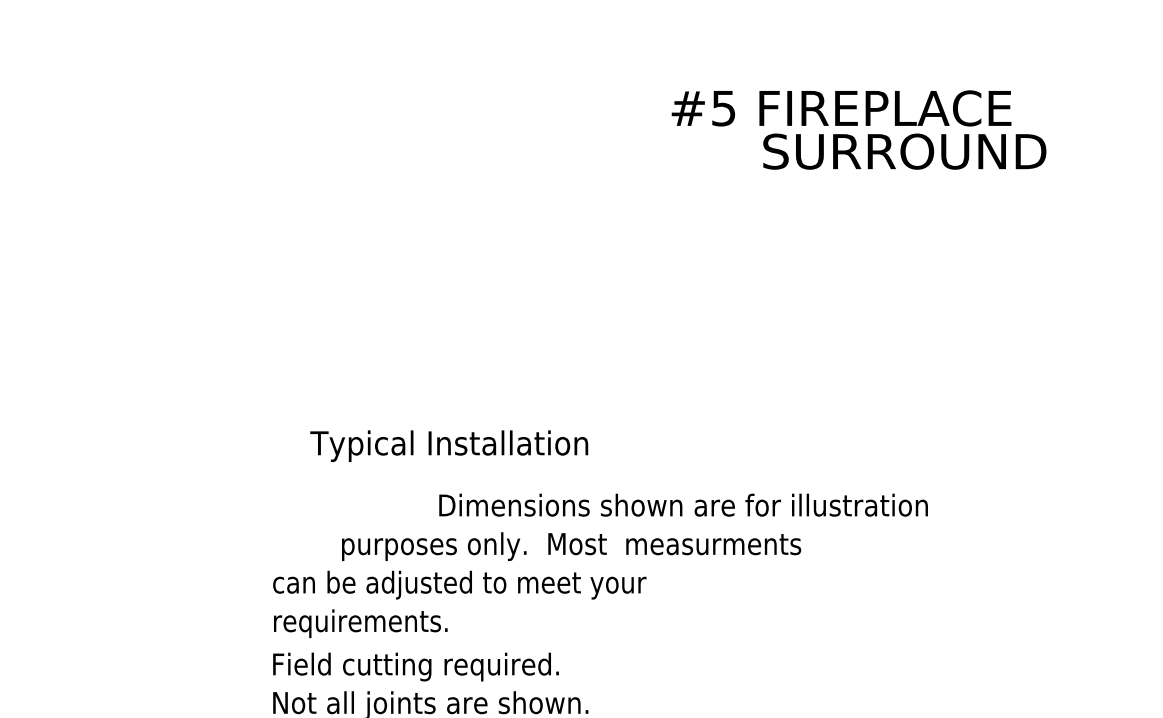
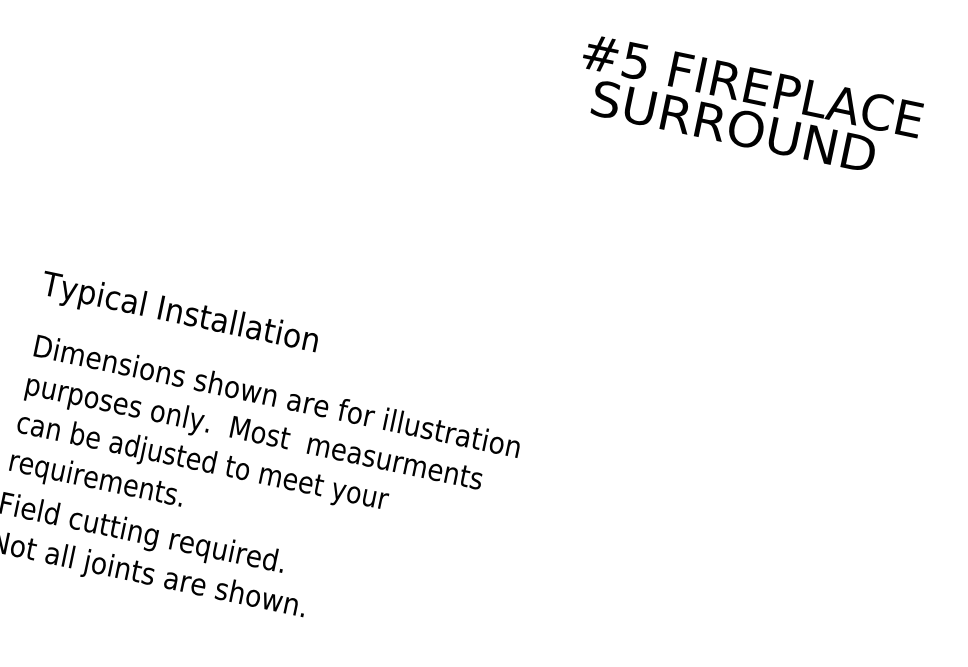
text: (841, 108) -> (752, 85), moved
text: (449, 445) -> (180, 313), moved
text: (683, 504) -> (277, 395), moved
text: (571, 546) -> (254, 433), moved

